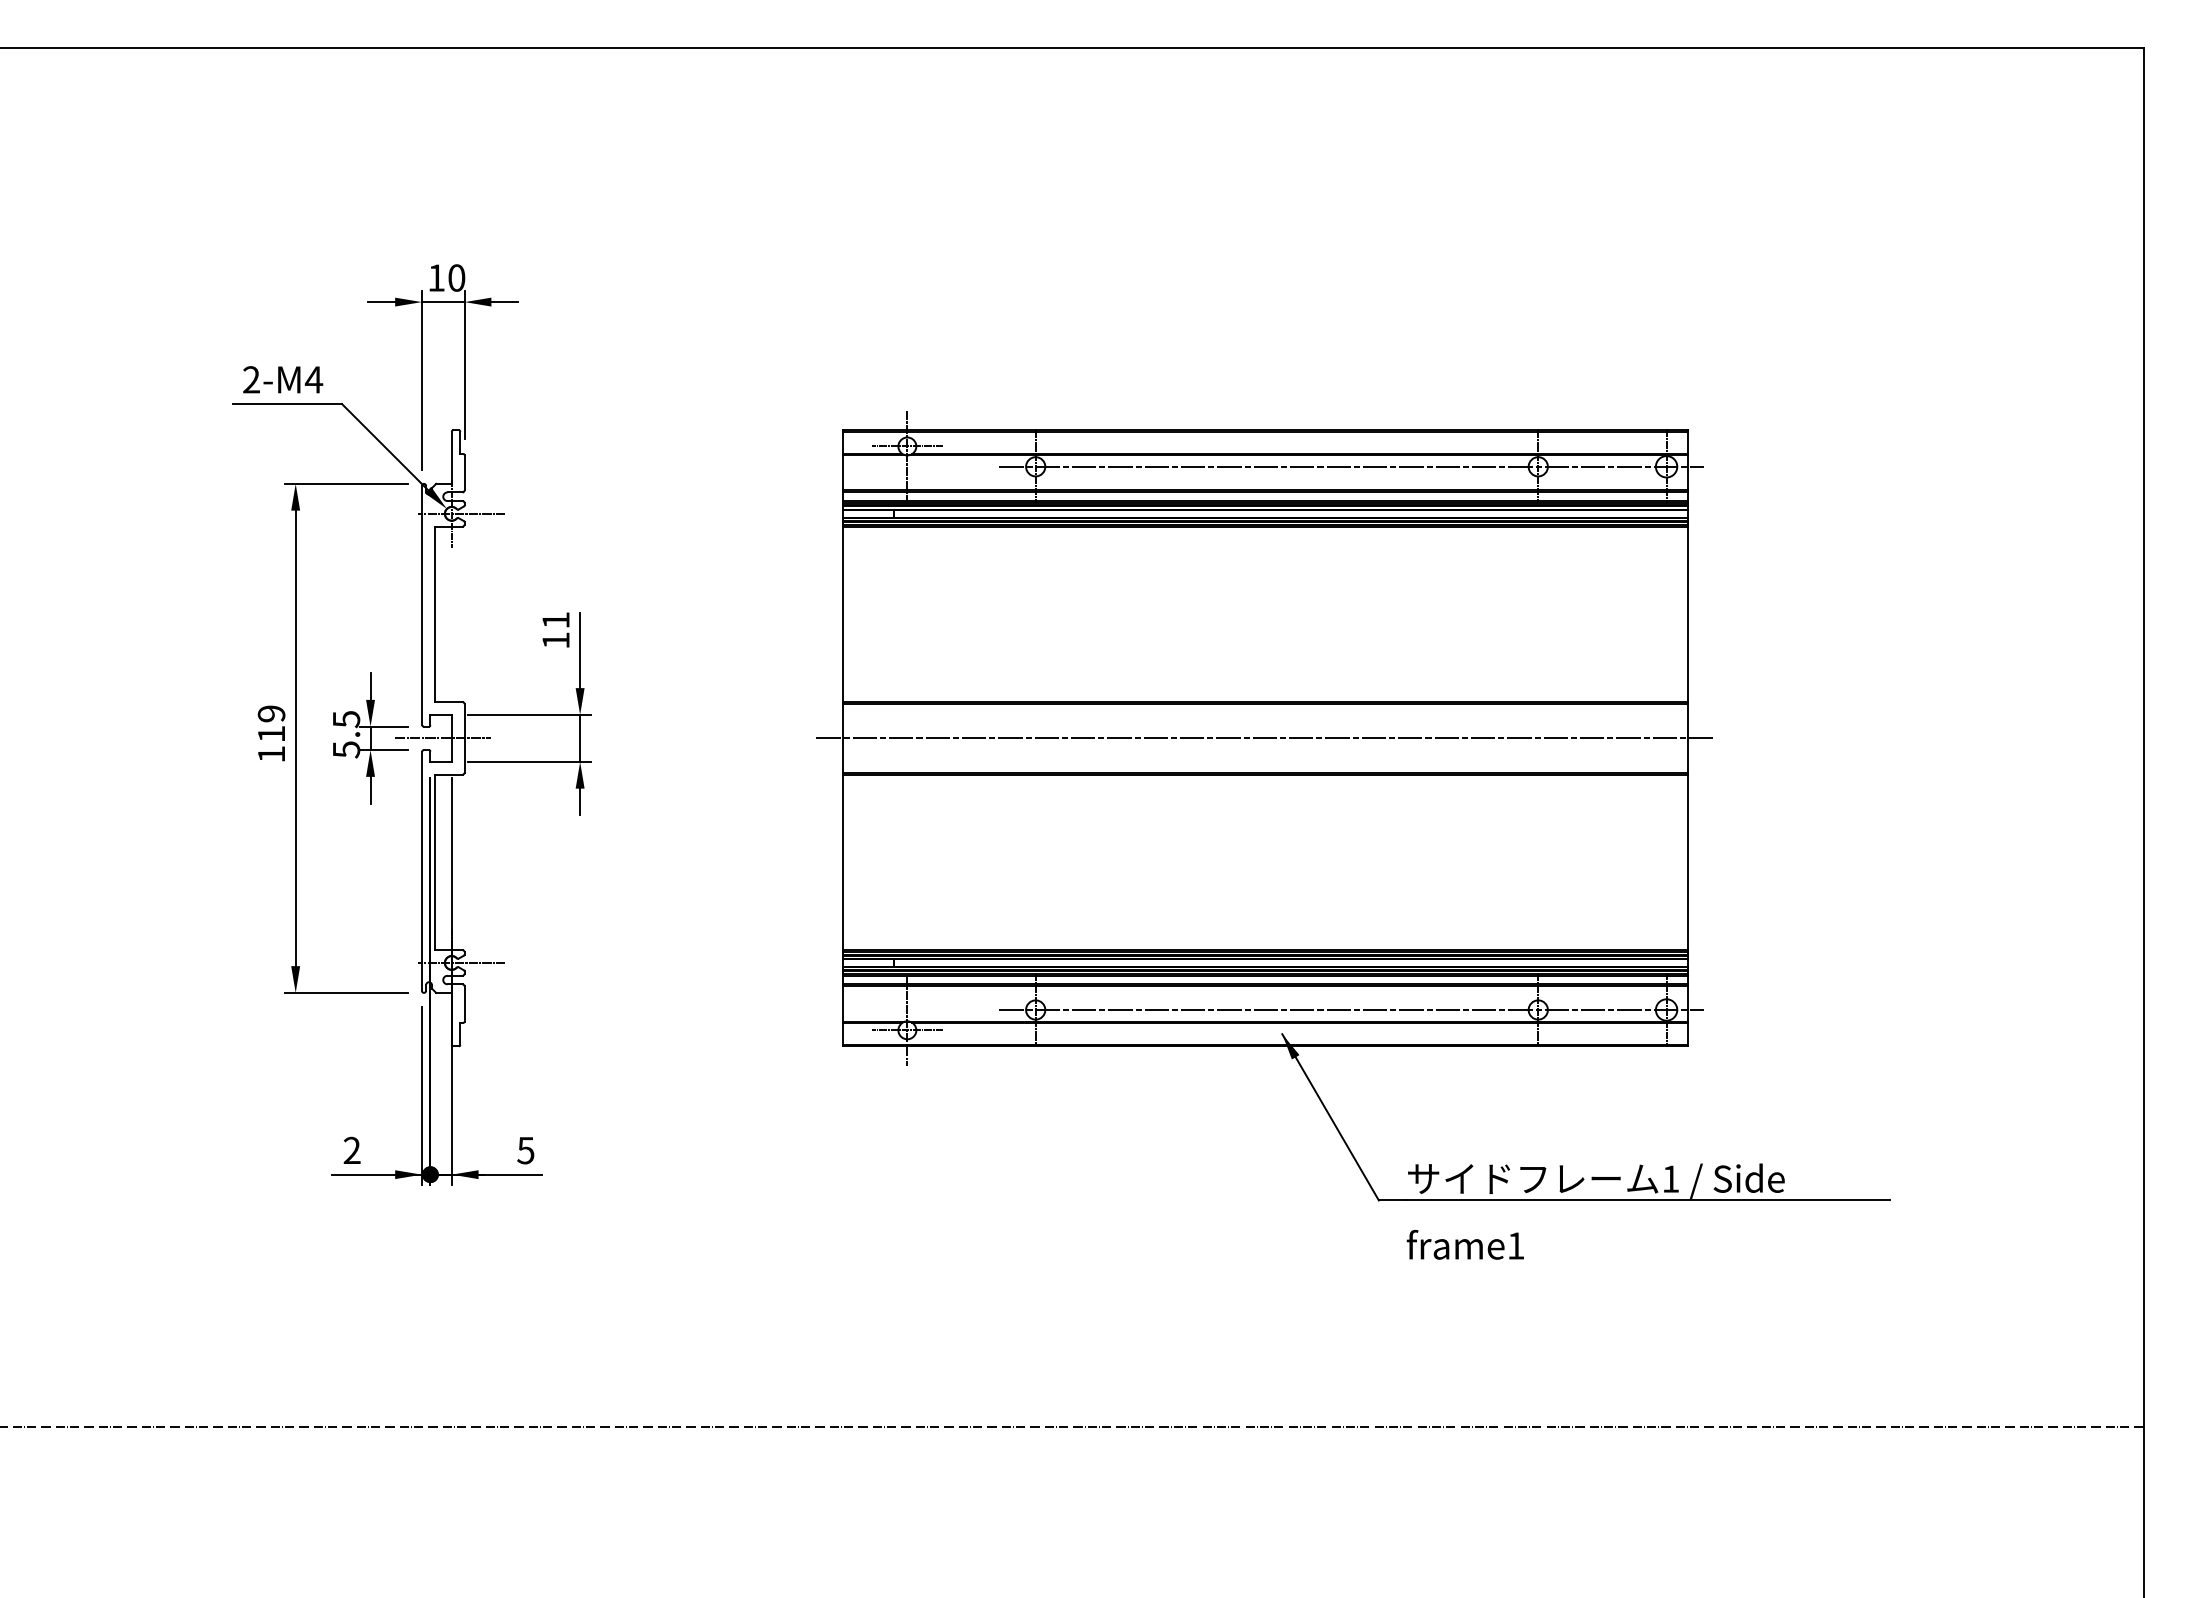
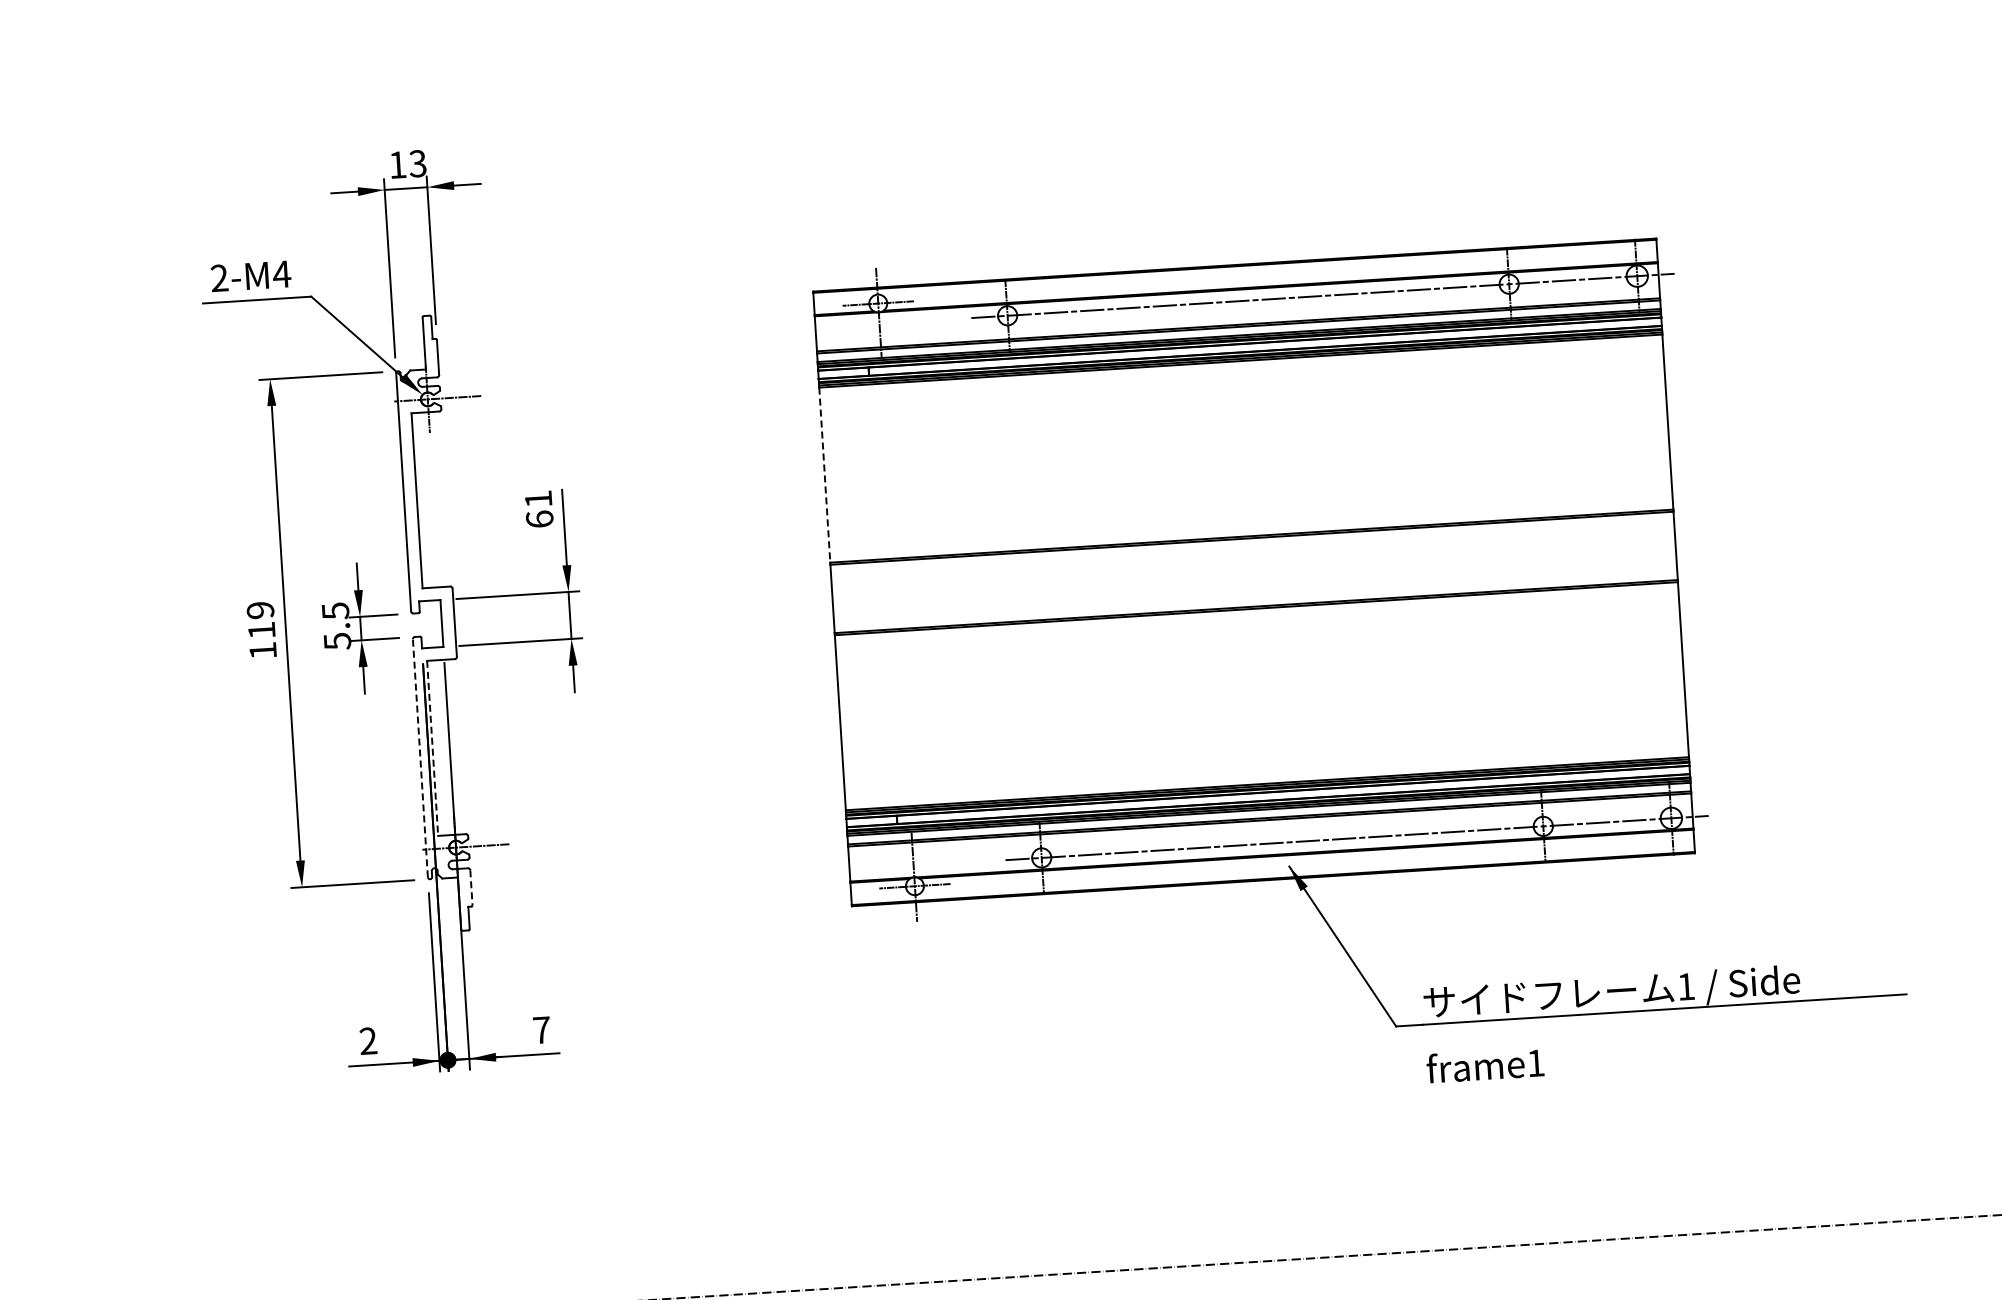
text: (456, 277) -> (417, 163), 10 -> 13
line: (843, 614) -> (825, 475), solid -> dashed
text: (555, 640) -> (539, 519), 11 -> 61
line: (443, 738) -> (433, 624), removed
line: (1265, 738) -> (1254, 572), removed
line: (434, 862) -> (432, 748), solid -> dashed
line: (421, 871) -> (420, 758), solid -> dashed
line: (464, 1004) -> (471, 888), solid -> dashed
text: (525, 1150) -> (541, 1030), 5 -> 7

